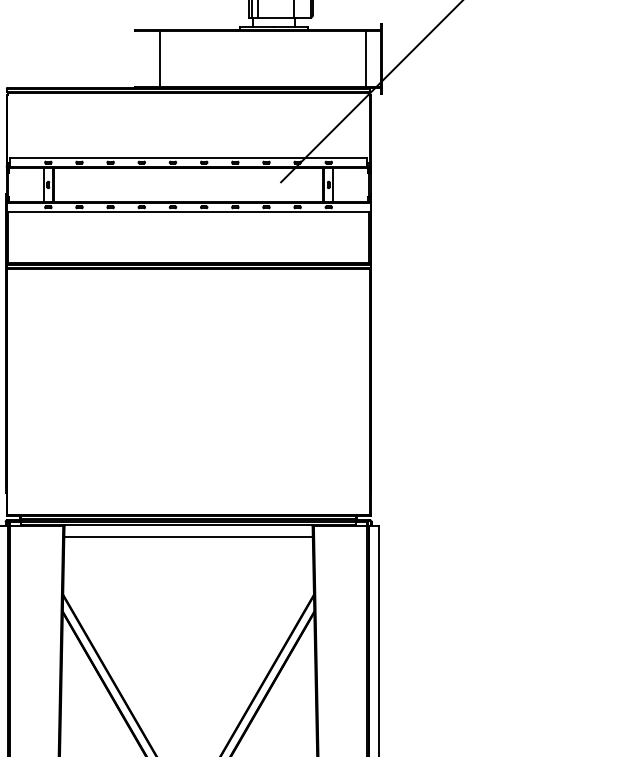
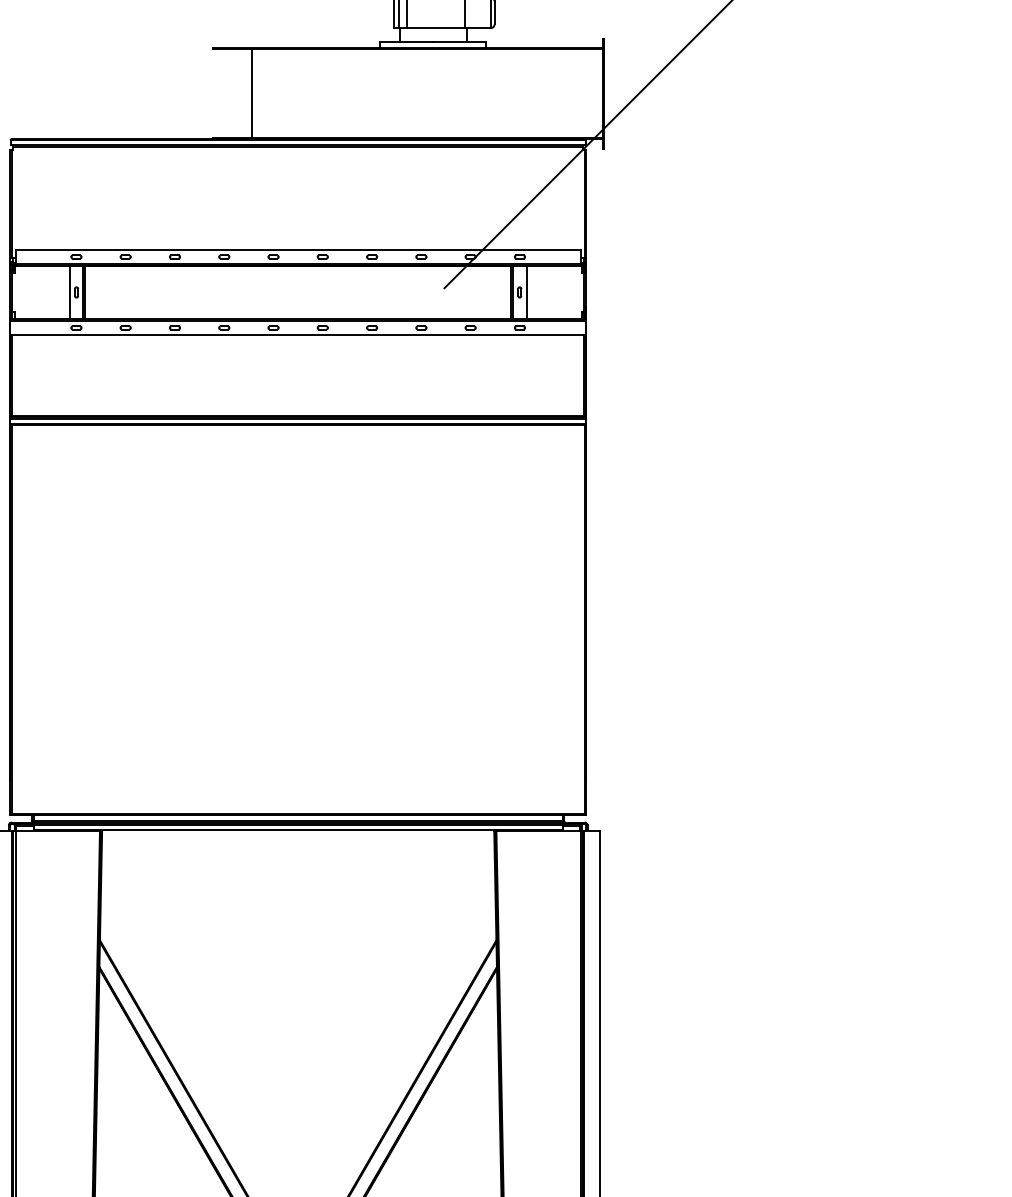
line: (365, 59) -> (577, 94), removed
line: (188, 536) -> (298, 848), removed

